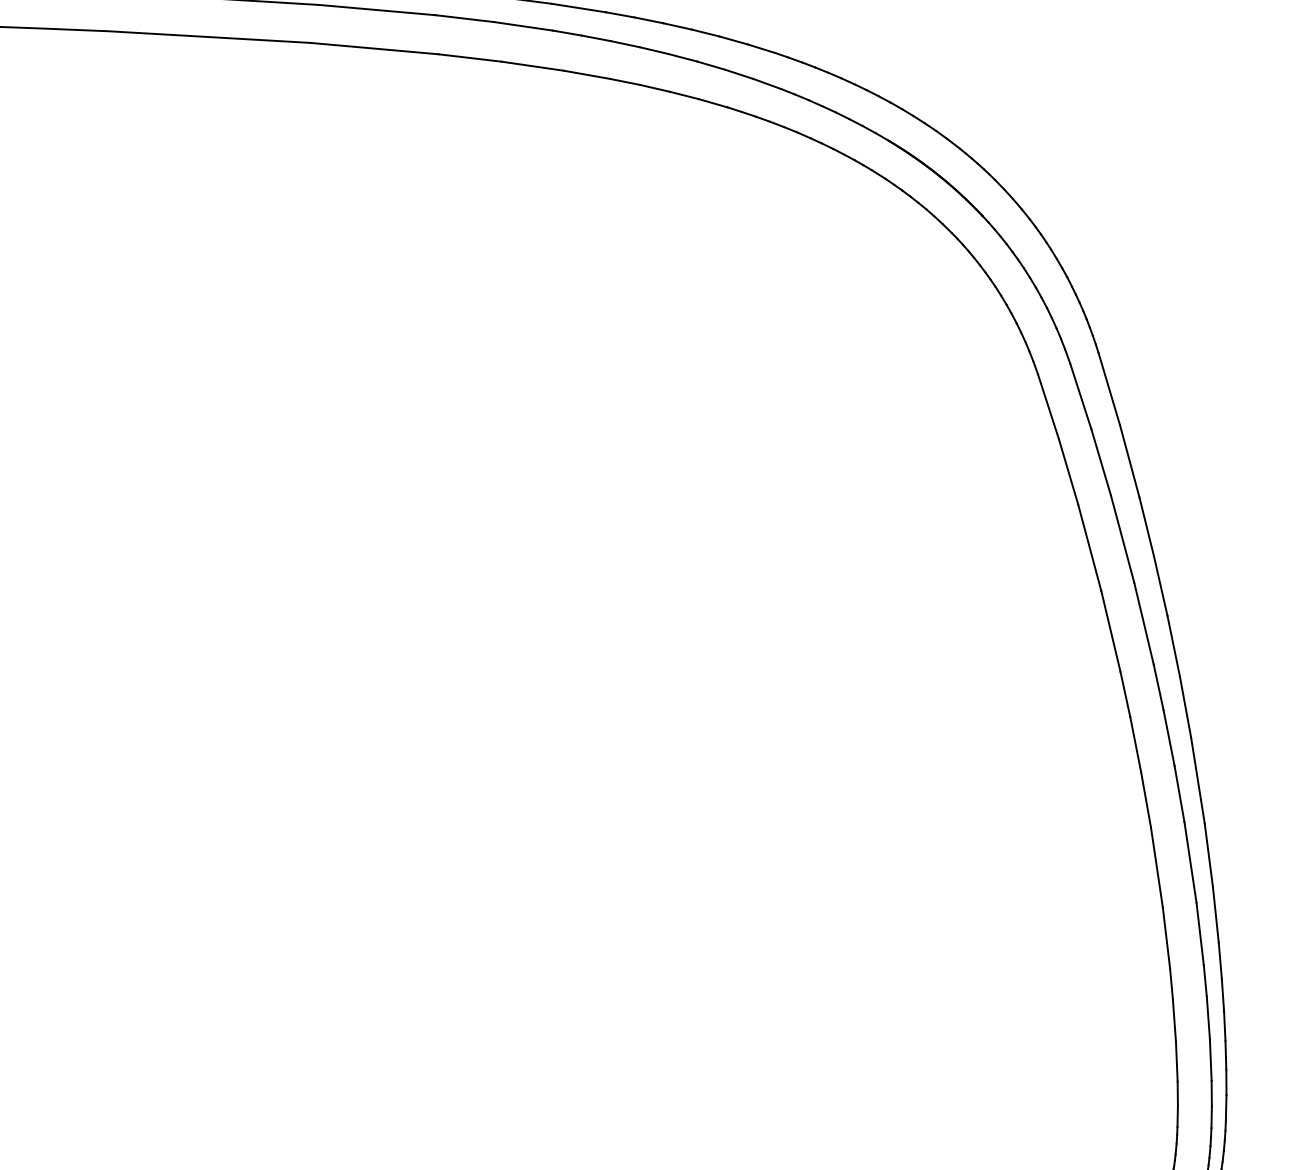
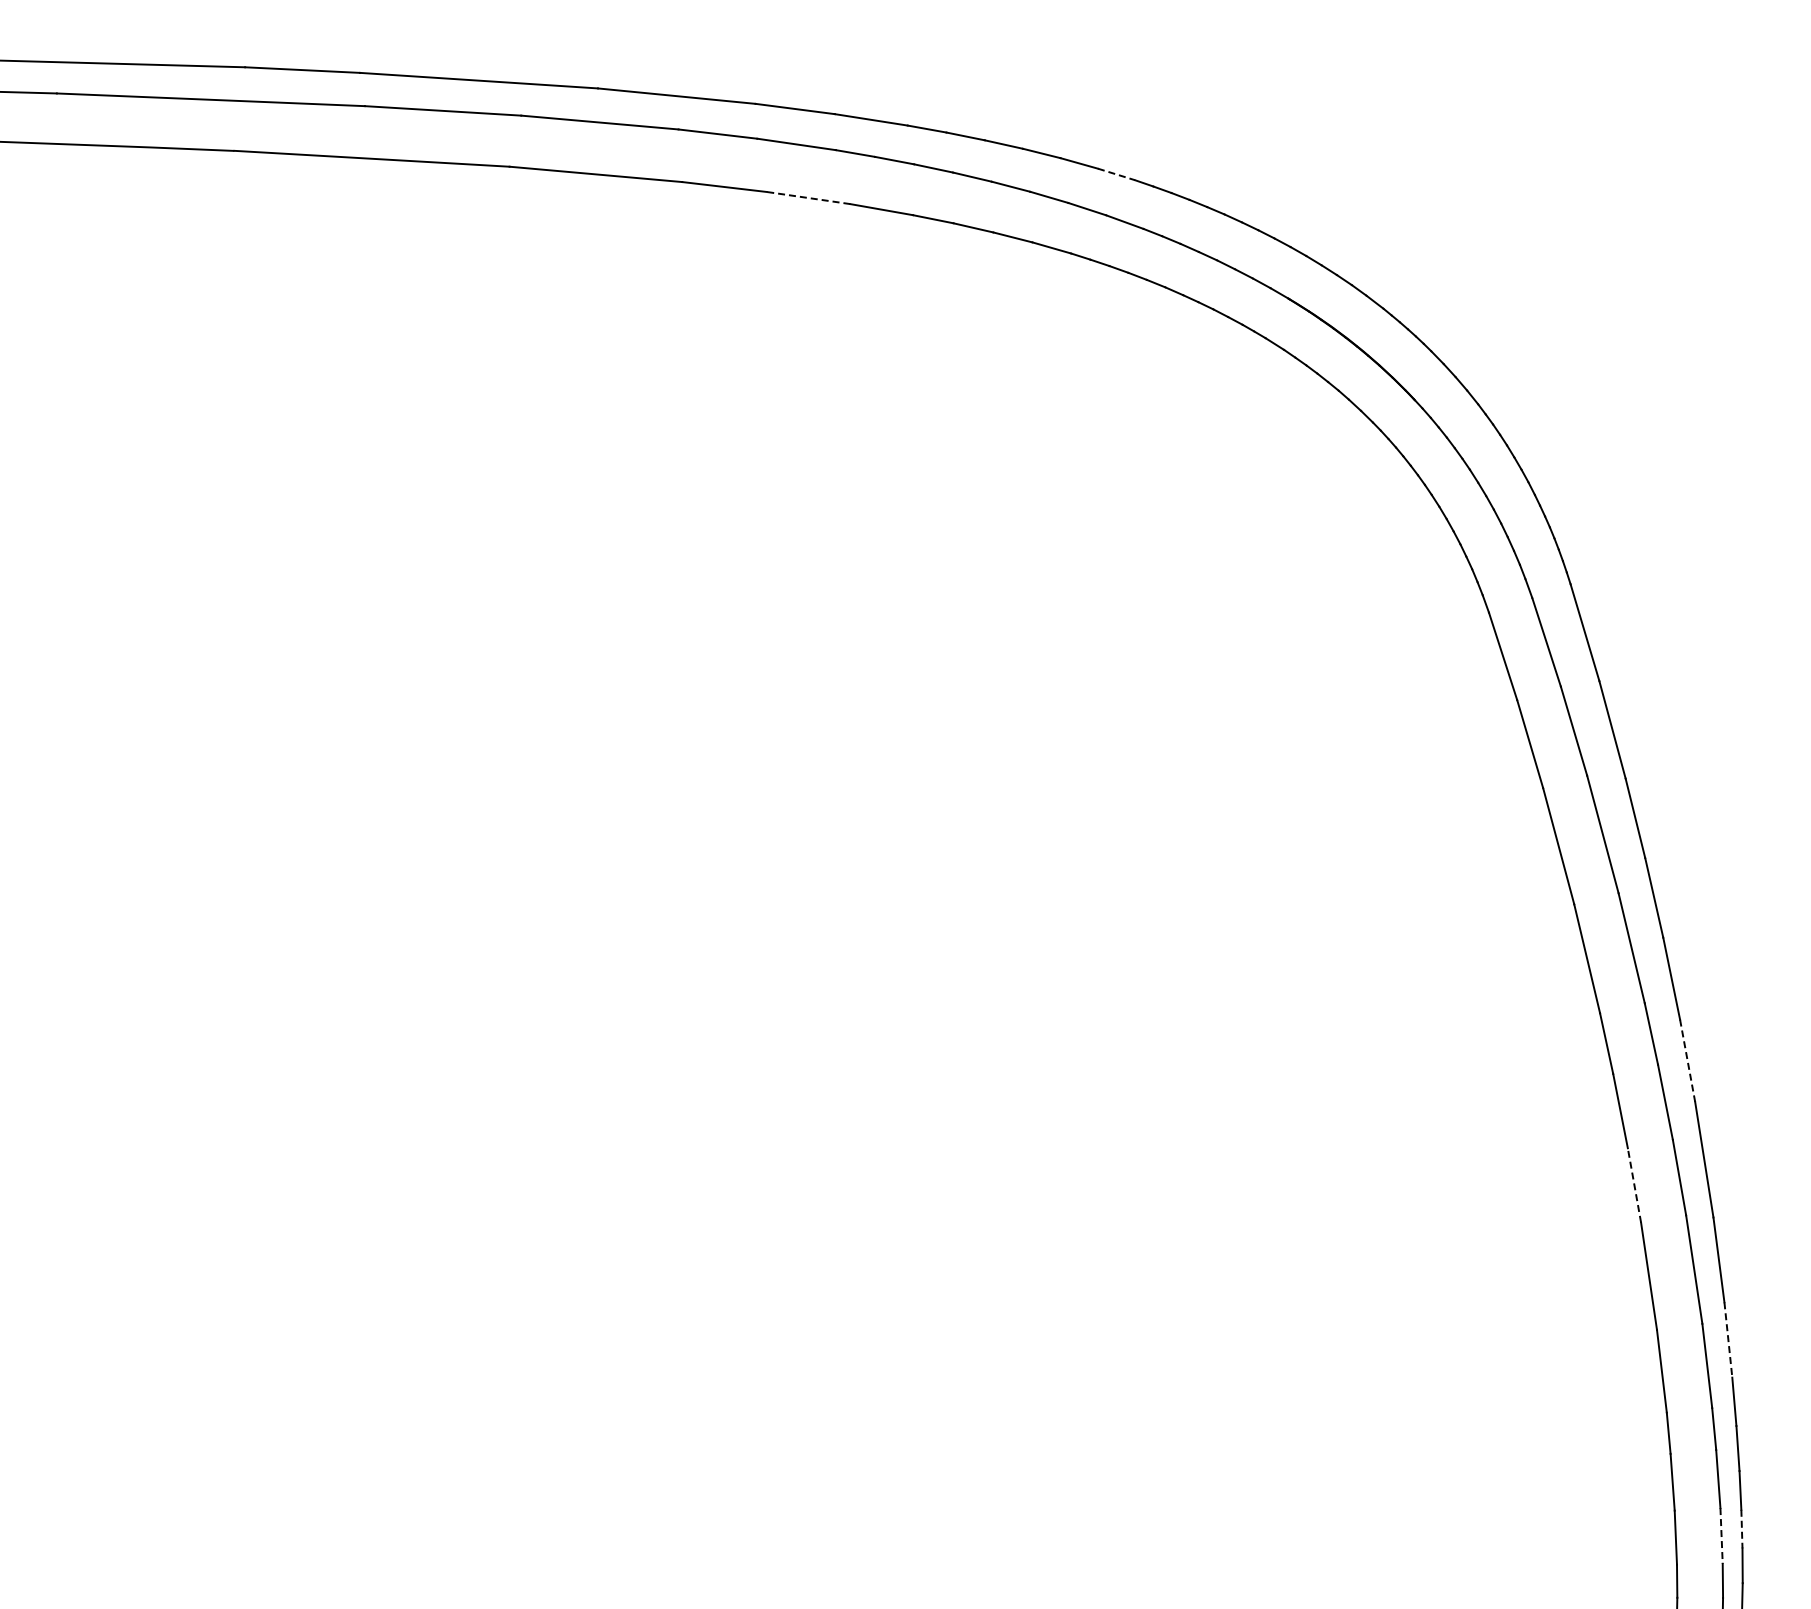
line: (761, 48) -> (1116, 174), solid -> dashed
line: (532, 65) -> (808, 197), solid -> dashed
line: (1185, 706) -> (1687, 1060), solid -> dashed
line: (1146, 799) -> (1634, 1185), solid -> dashed
line: (1215, 914) -> (1728, 1339), solid -> dashed
line: (1225, 1055) -> (1741, 1529), solid -> dashed
line: (1210, 1059) -> (1721, 1535), solid -> dashed

